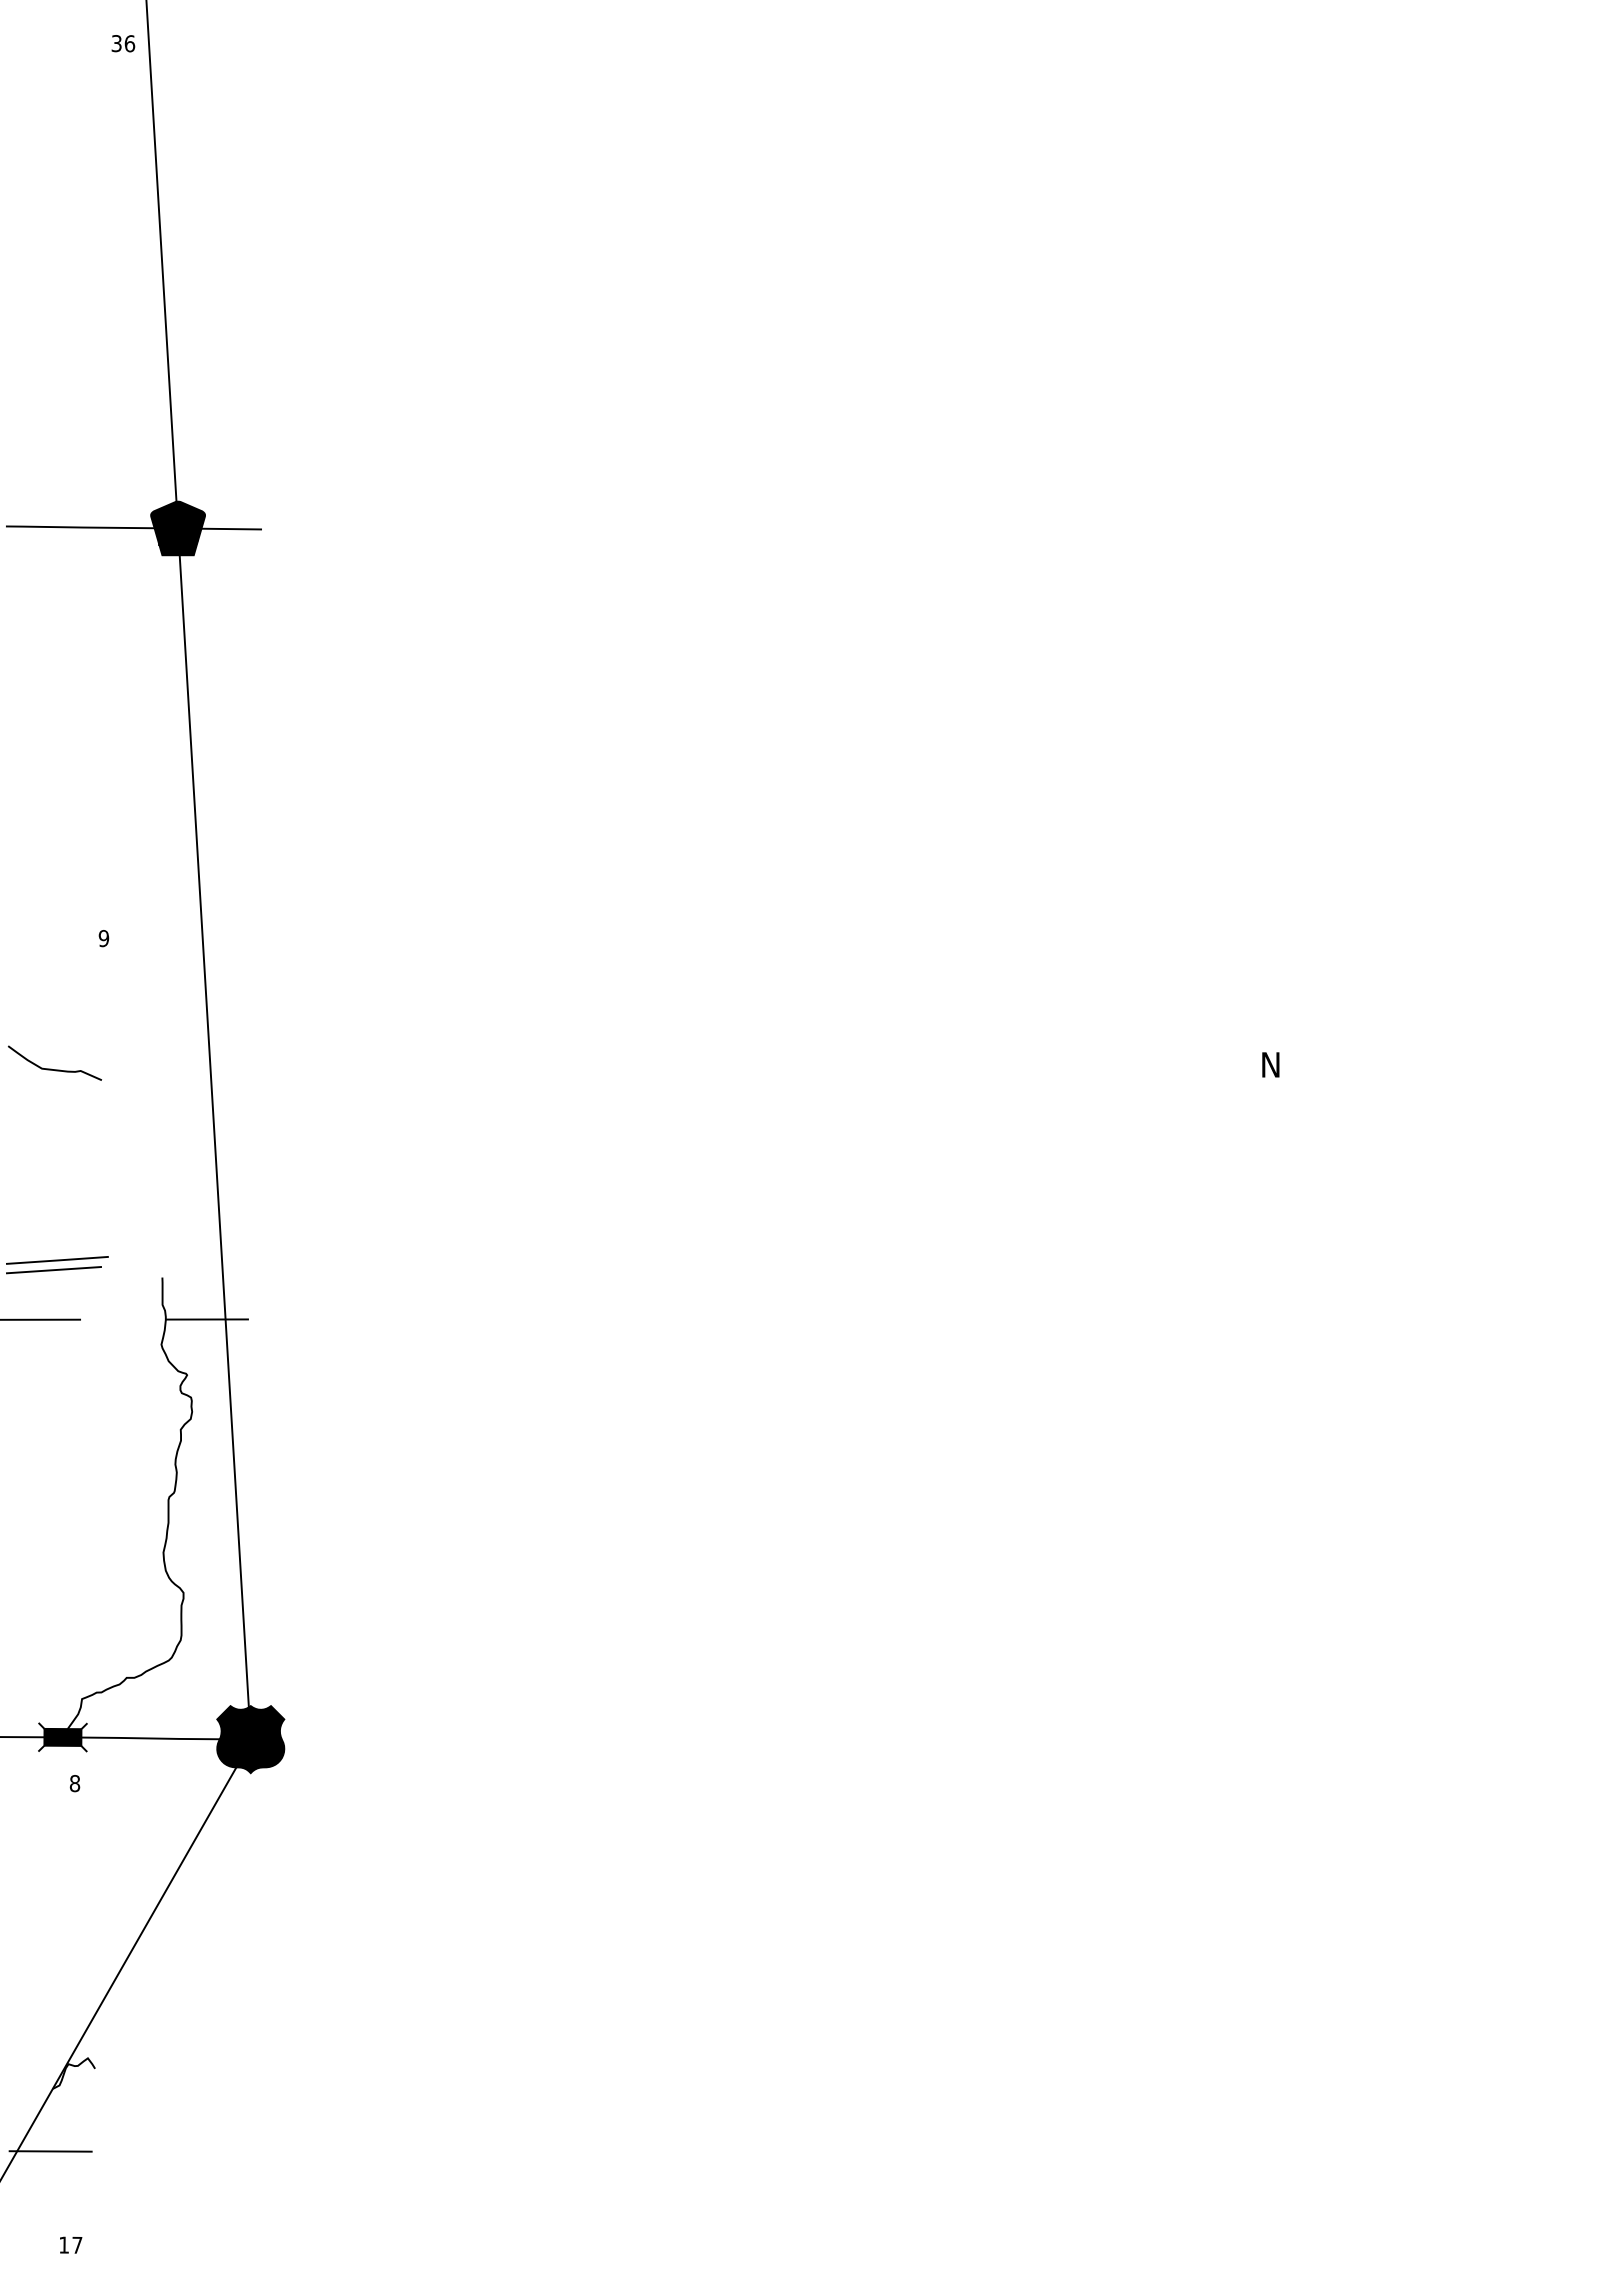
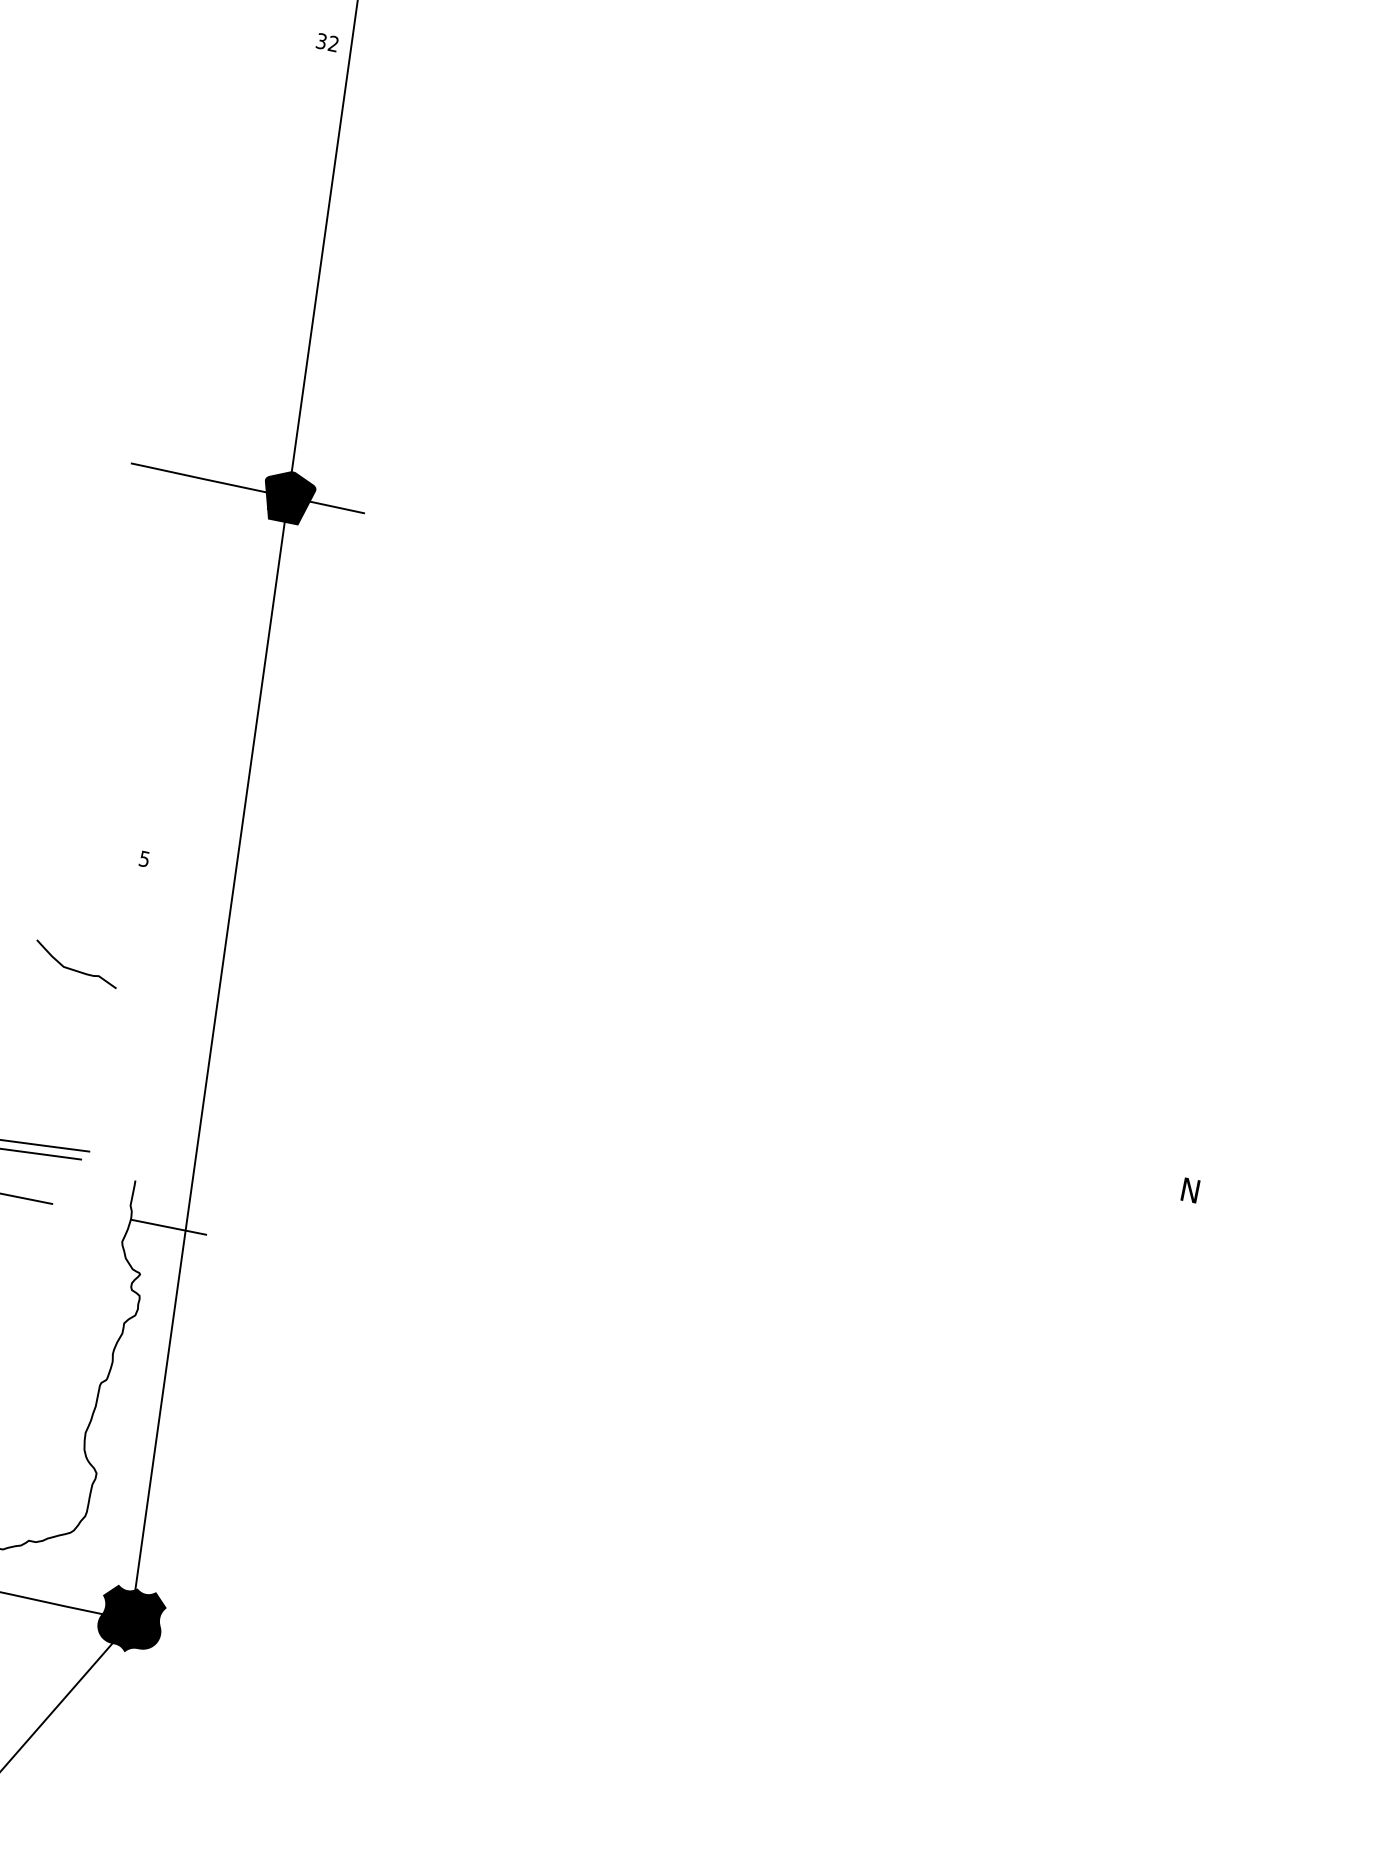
text: (129, 43) -> (333, 43), 36 -> 32
text: (103, 938) -> (144, 858), 9 -> 5

